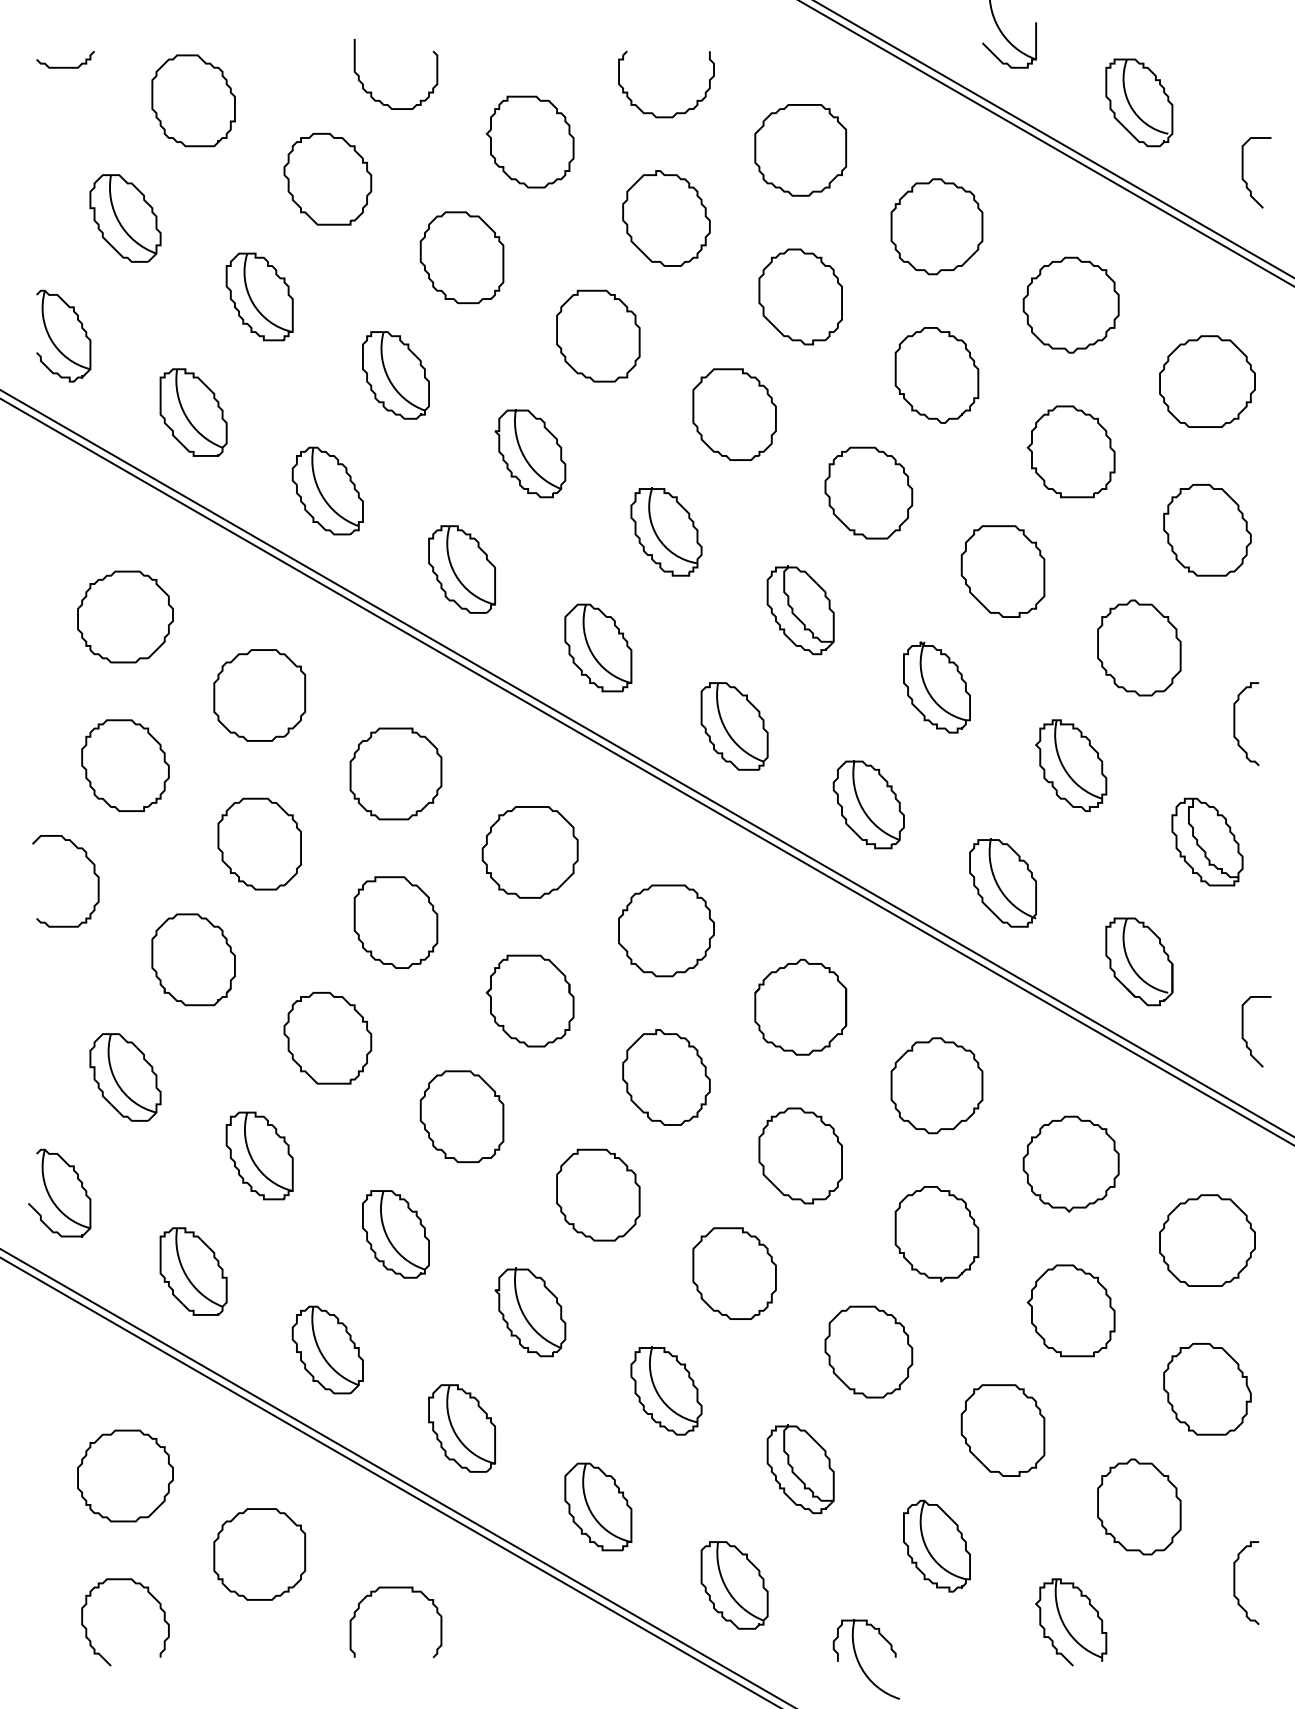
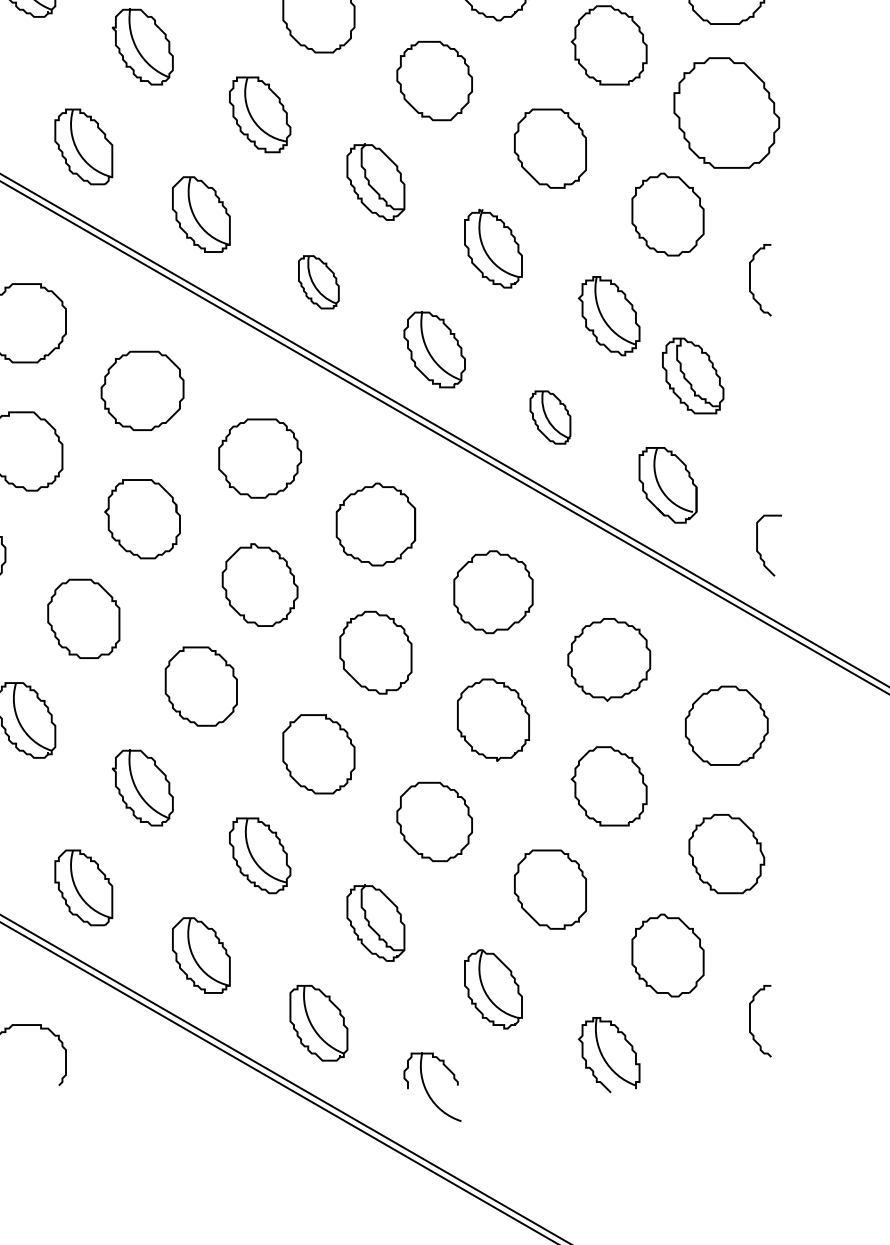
part: (1207, 530) -> (726, 113), size x1.4
part: (734, 726) -> (318, 282), size x0.7
part: (1207, 841) -> (693, 375), moved
part: (1002, 882) -> (549, 416), size x0.7

